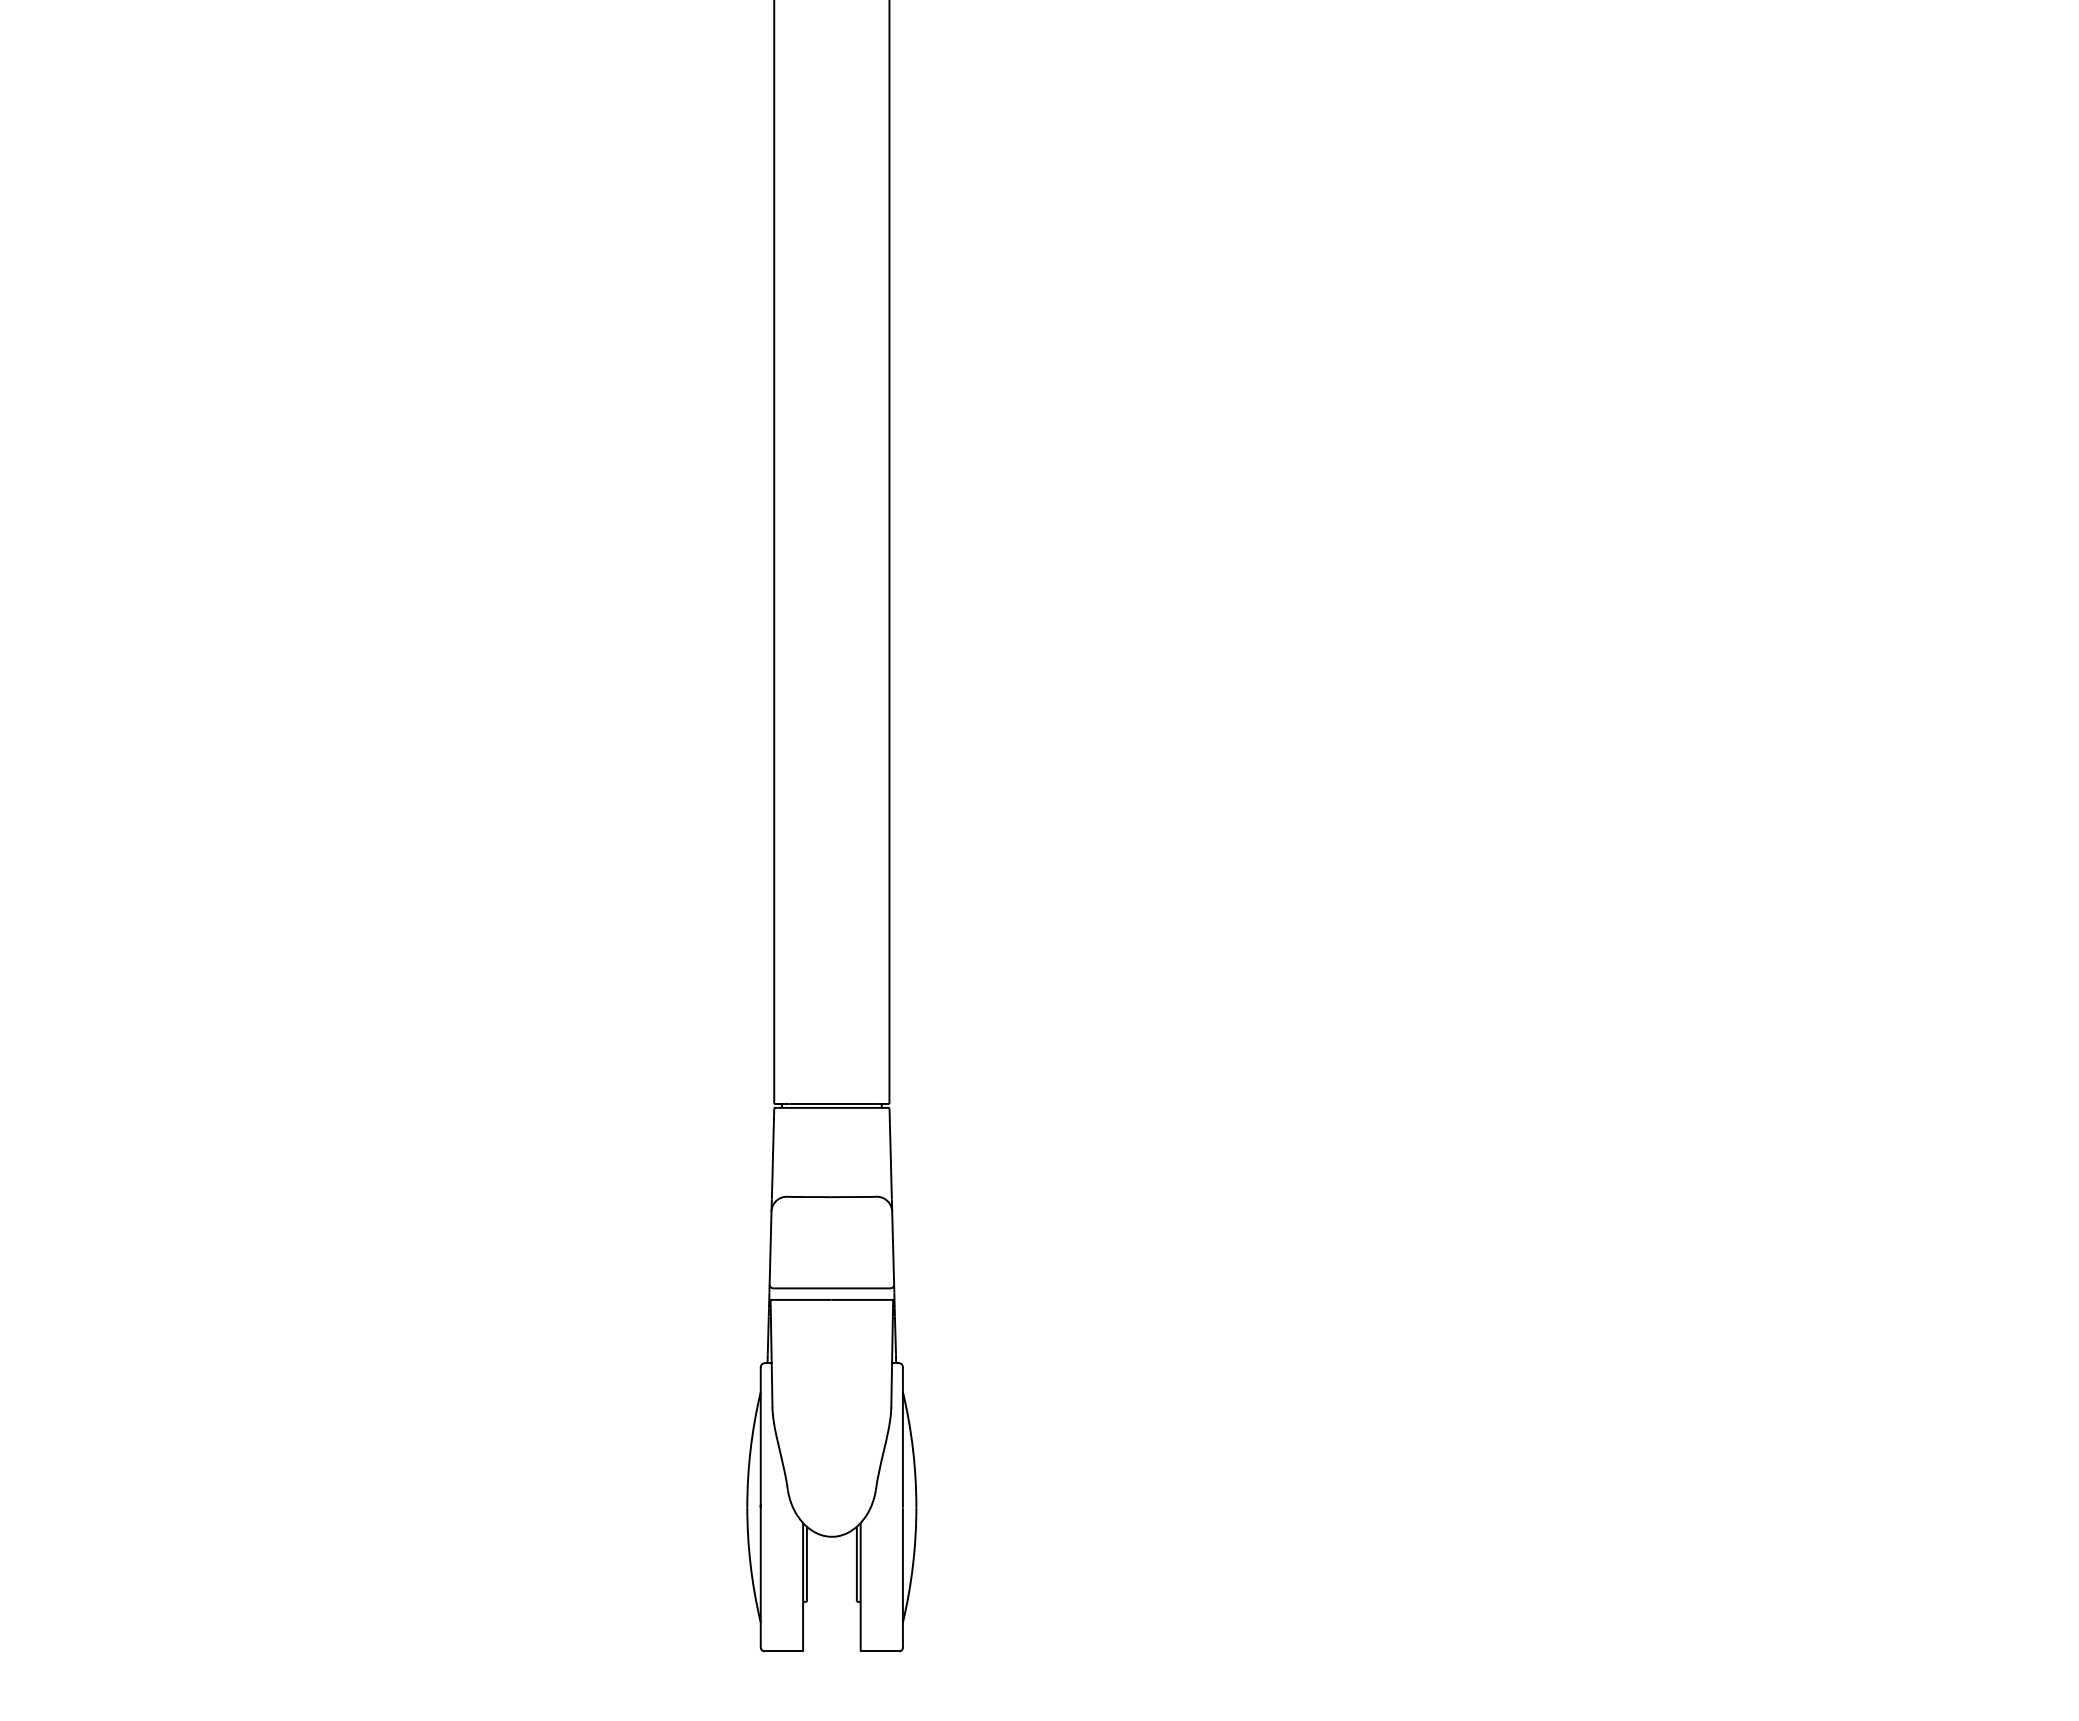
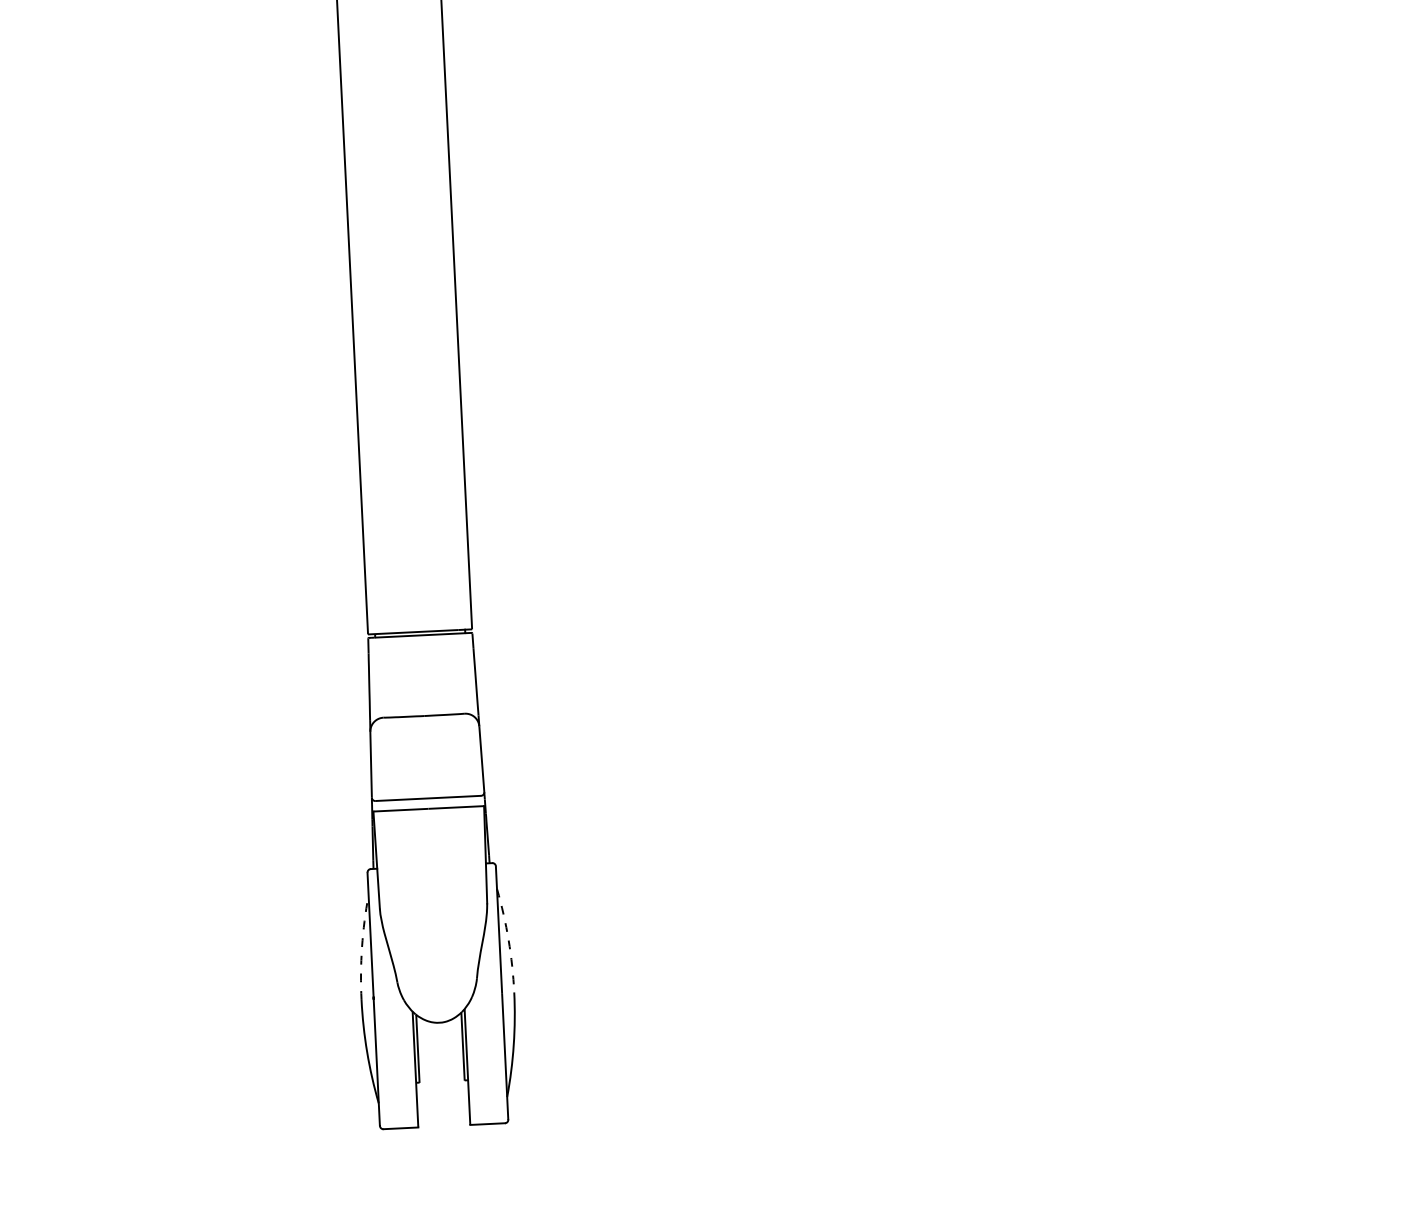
arc: (750, 1449) -> (361, 947), solid -> dashed
arc: (913, 1449) -> (509, 940), solid -> dashed

